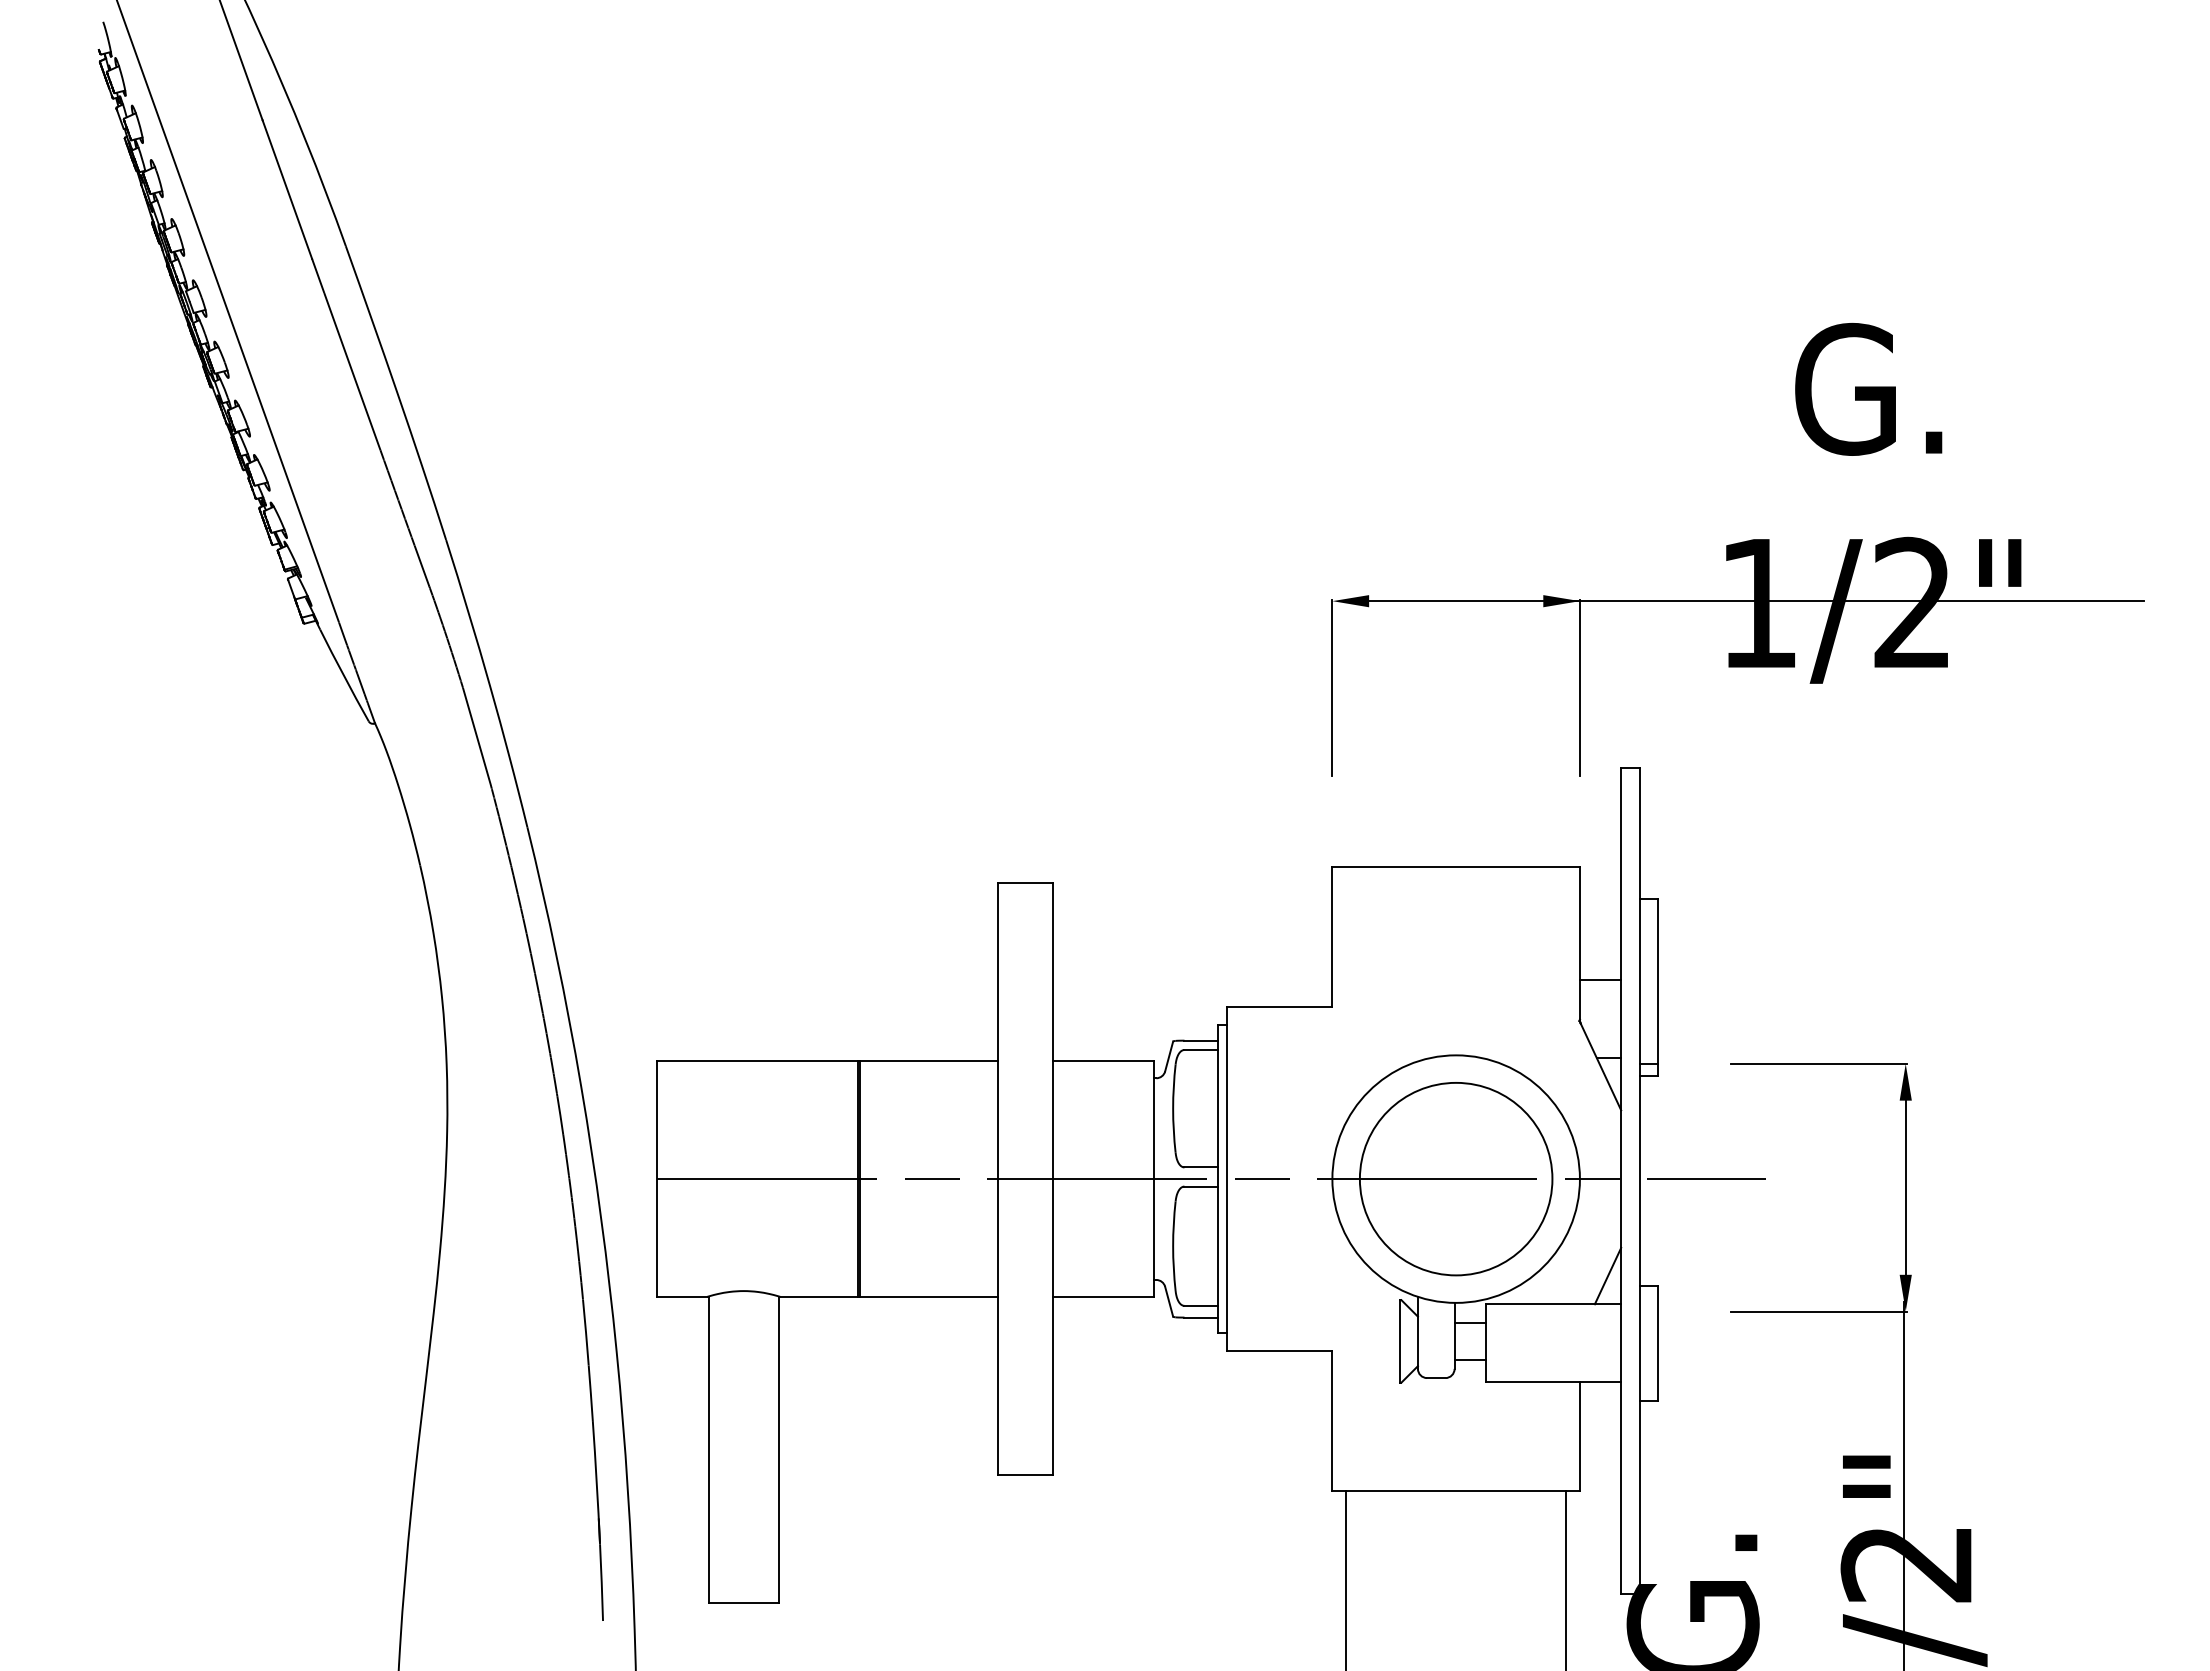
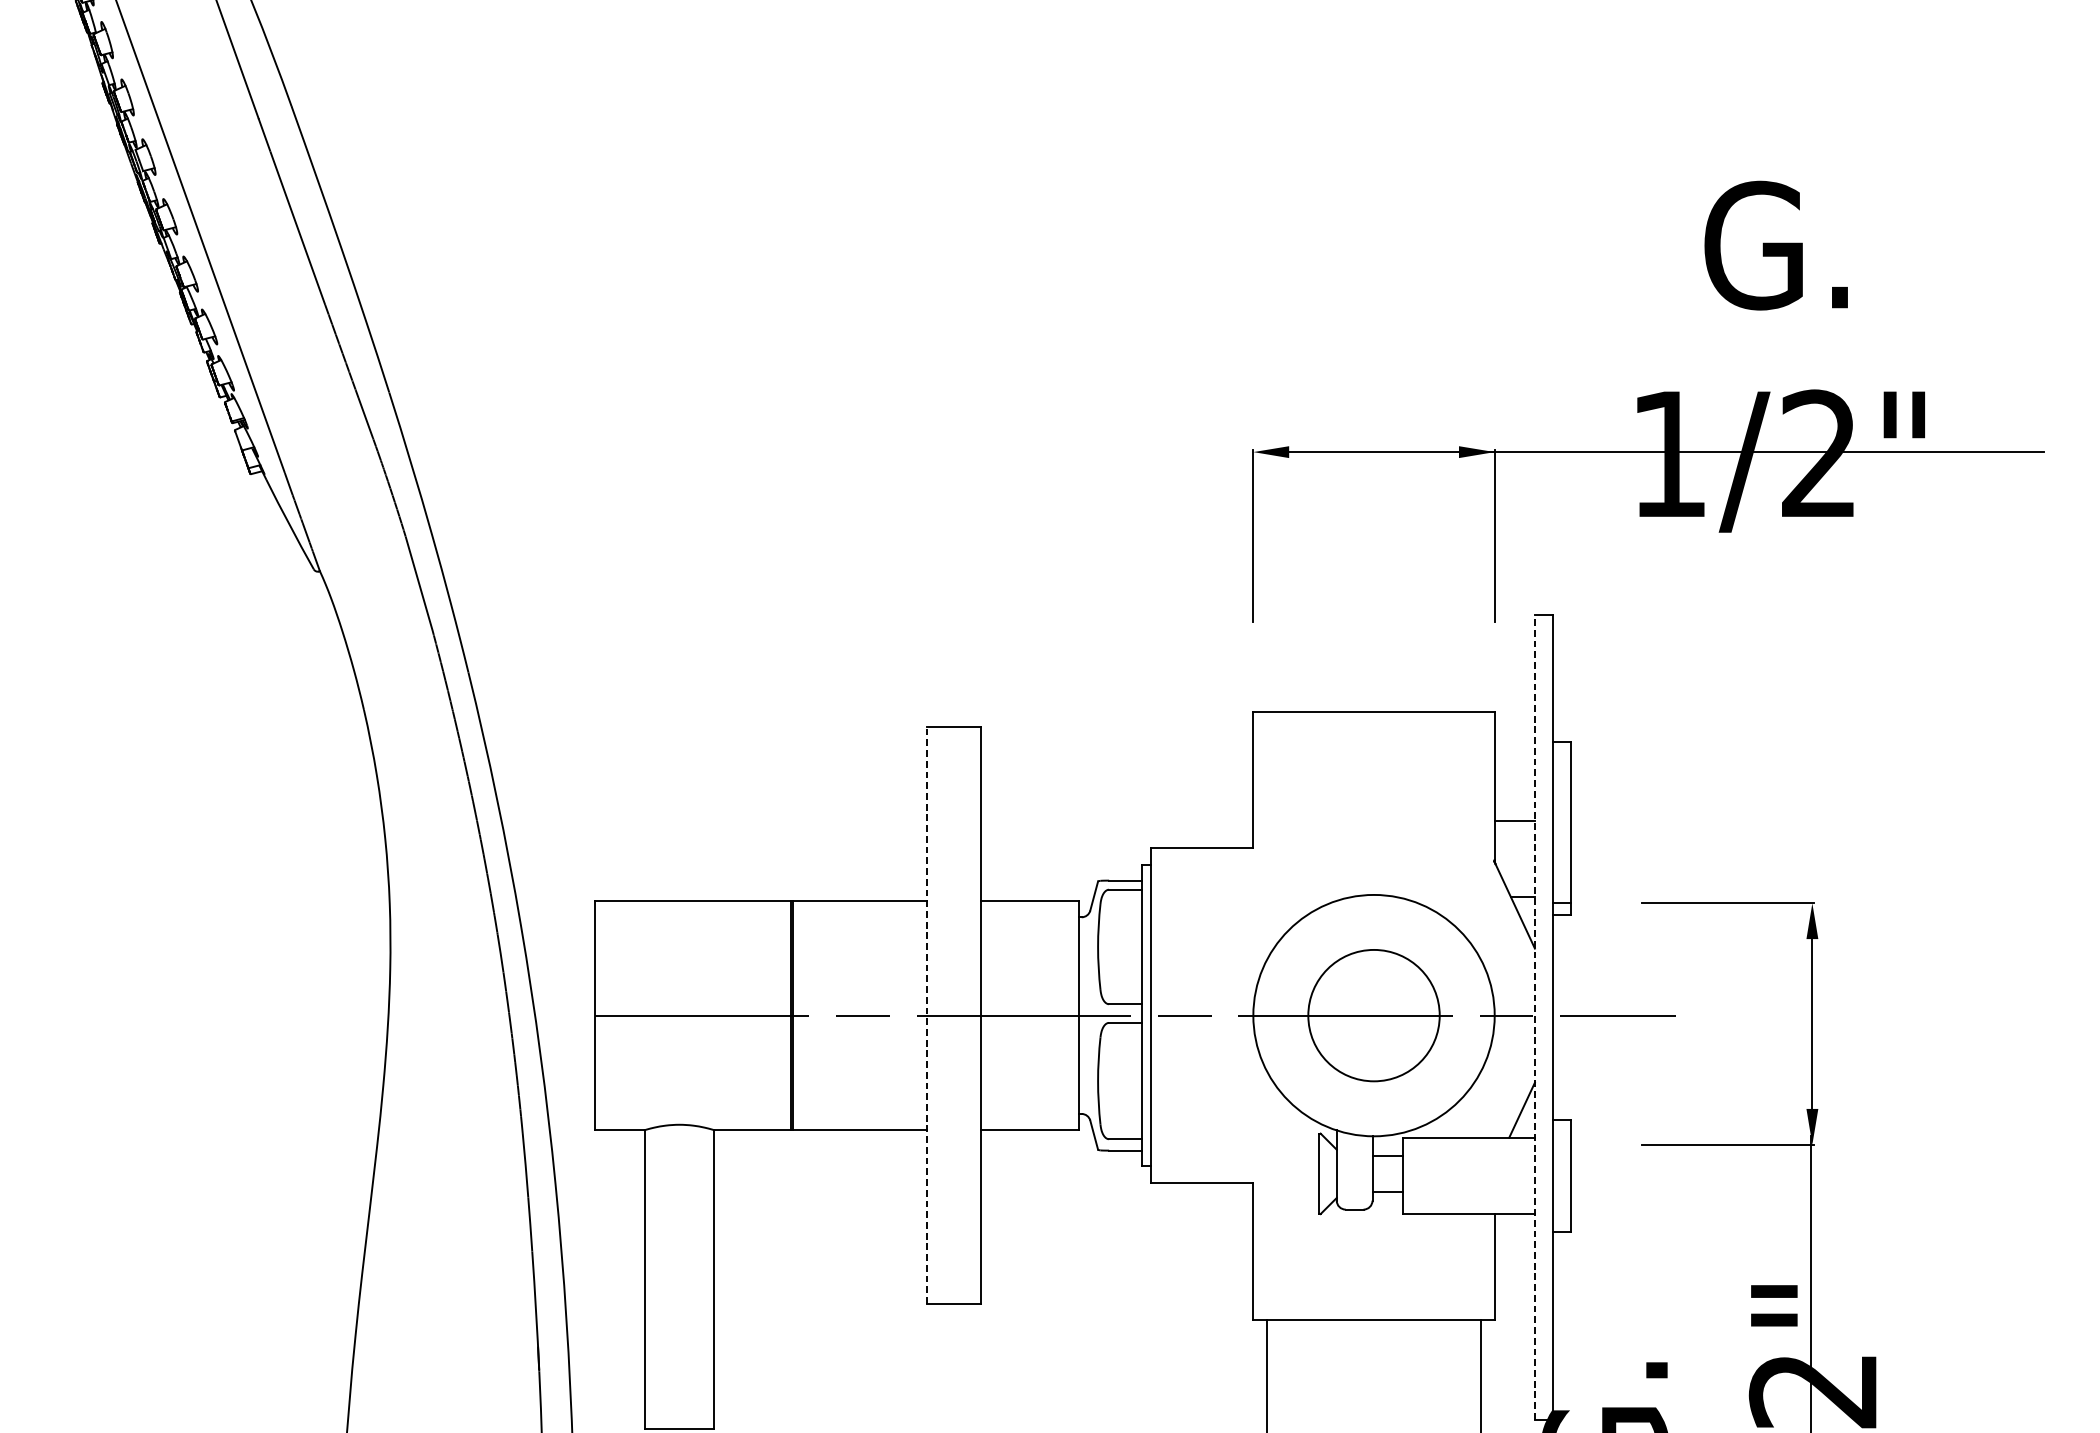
circle: (1455, 1178) -> (1373, 1015), size x0.7
line: (997, 1179) -> (926, 1015), solid -> dashed
line: (1621, 1180) -> (1535, 1016), solid -> dashed

